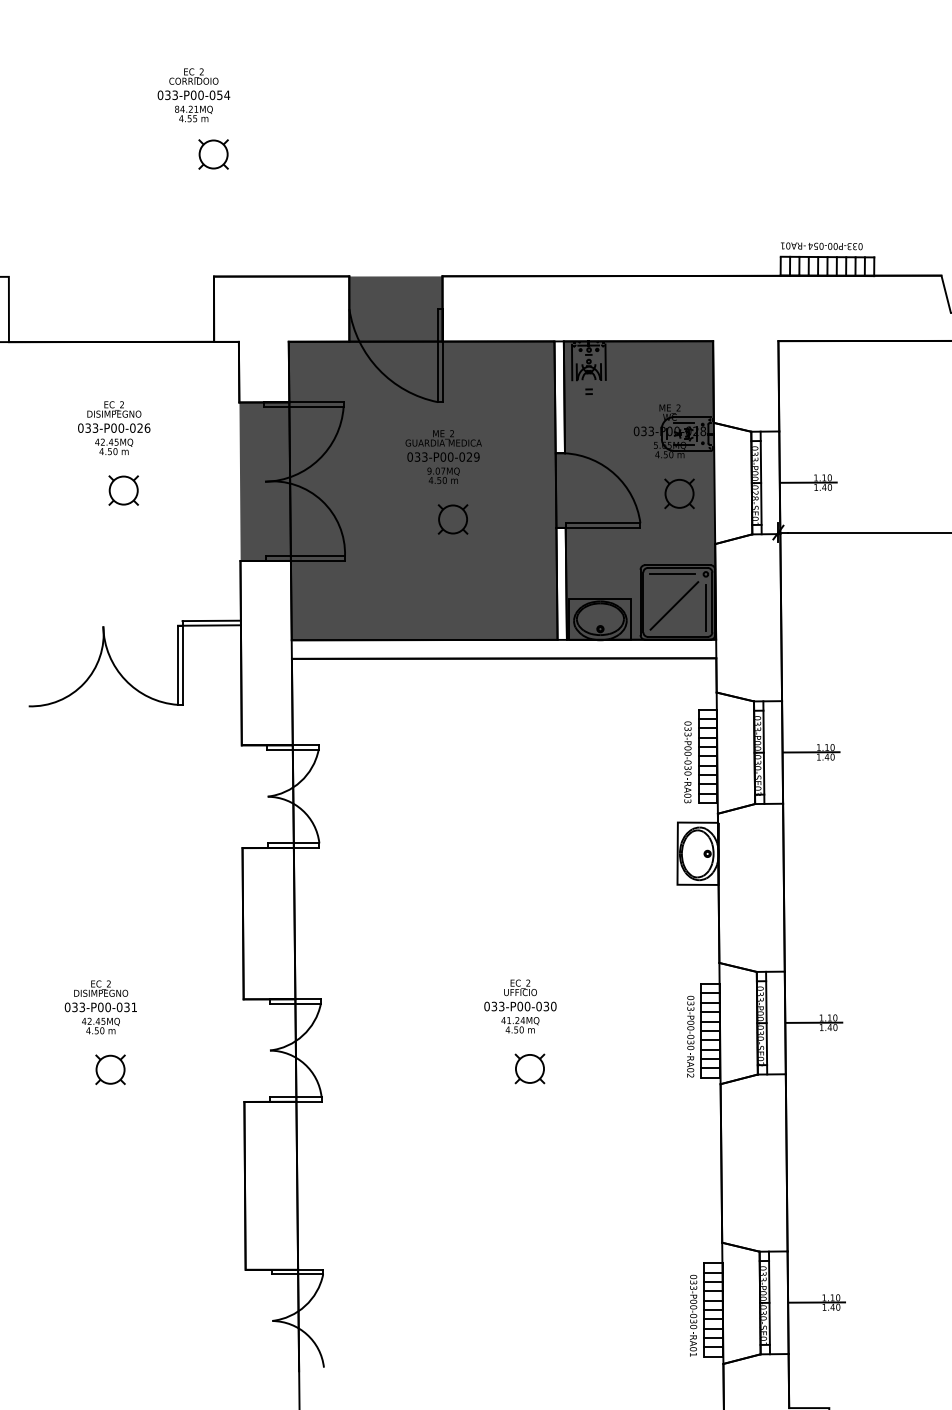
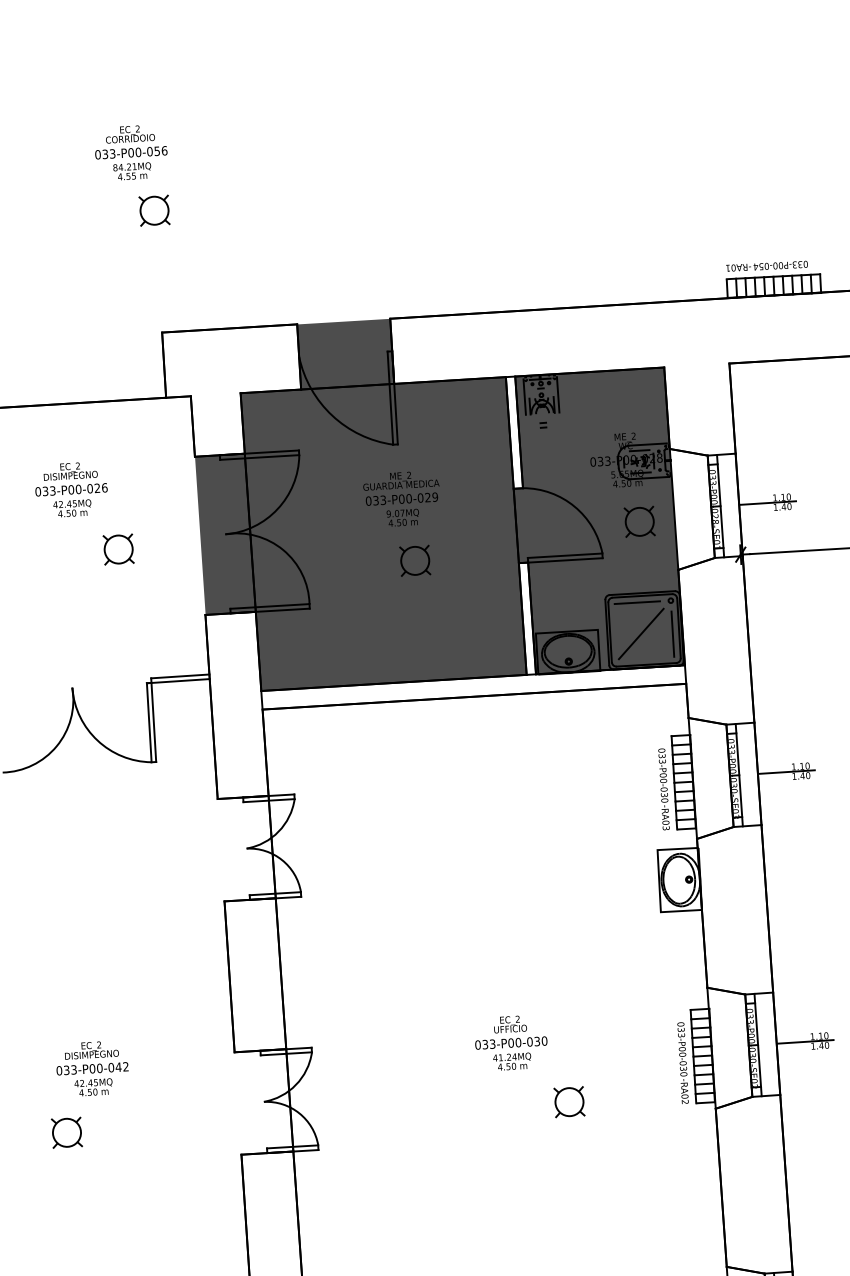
text: (226, 95) -> (163, 151), 033-P00-054 -> 033-P00-056
part: (123, 490) -> (118, 549), moved
text: (130, 1007) -> (122, 1067), 033-P00-031 -> 033-P00-042
part: (529, 1068) -> (568, 1101), moved
part: (110, 1069) -> (66, 1132), moved

